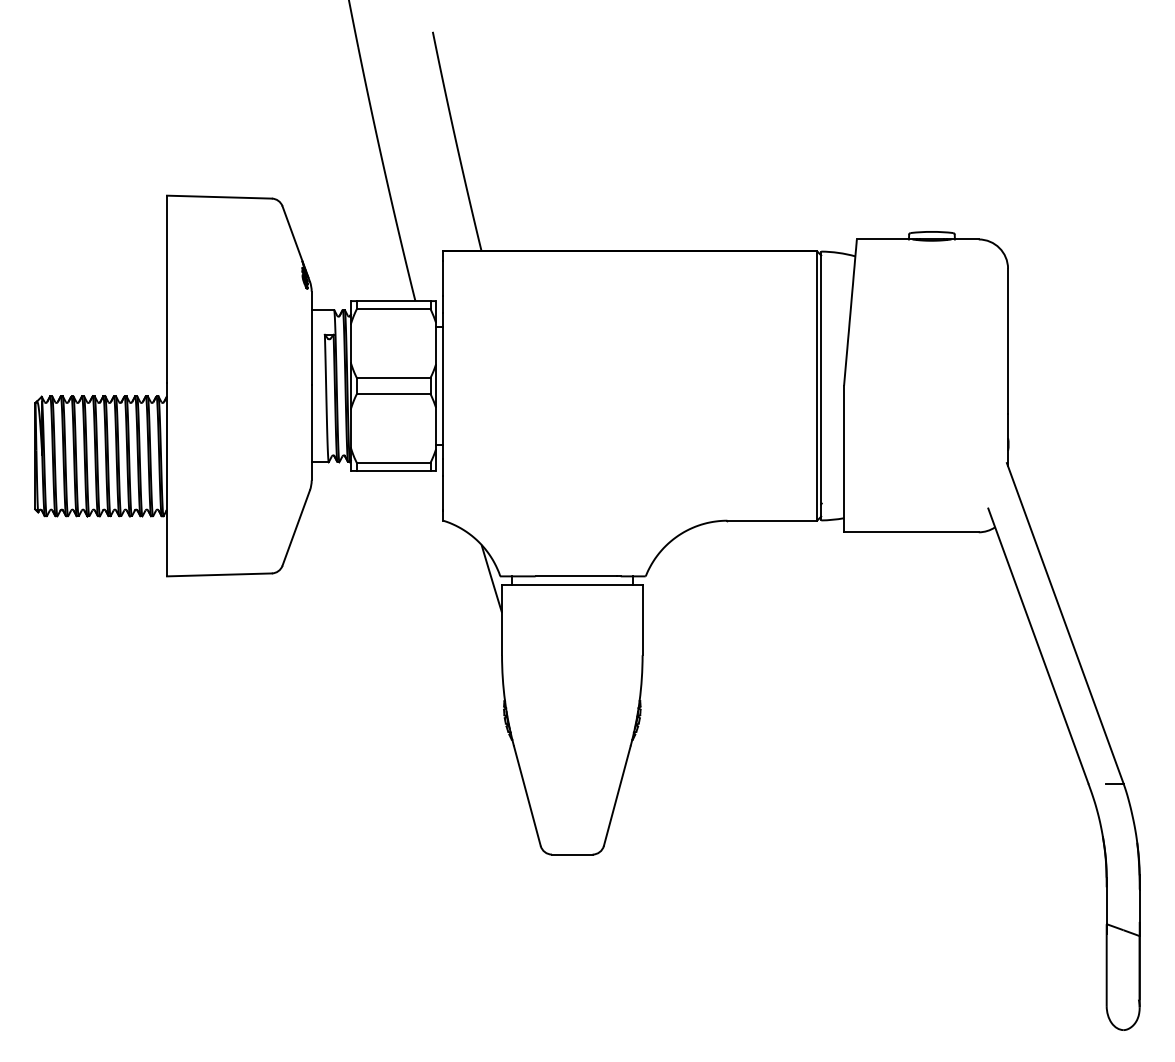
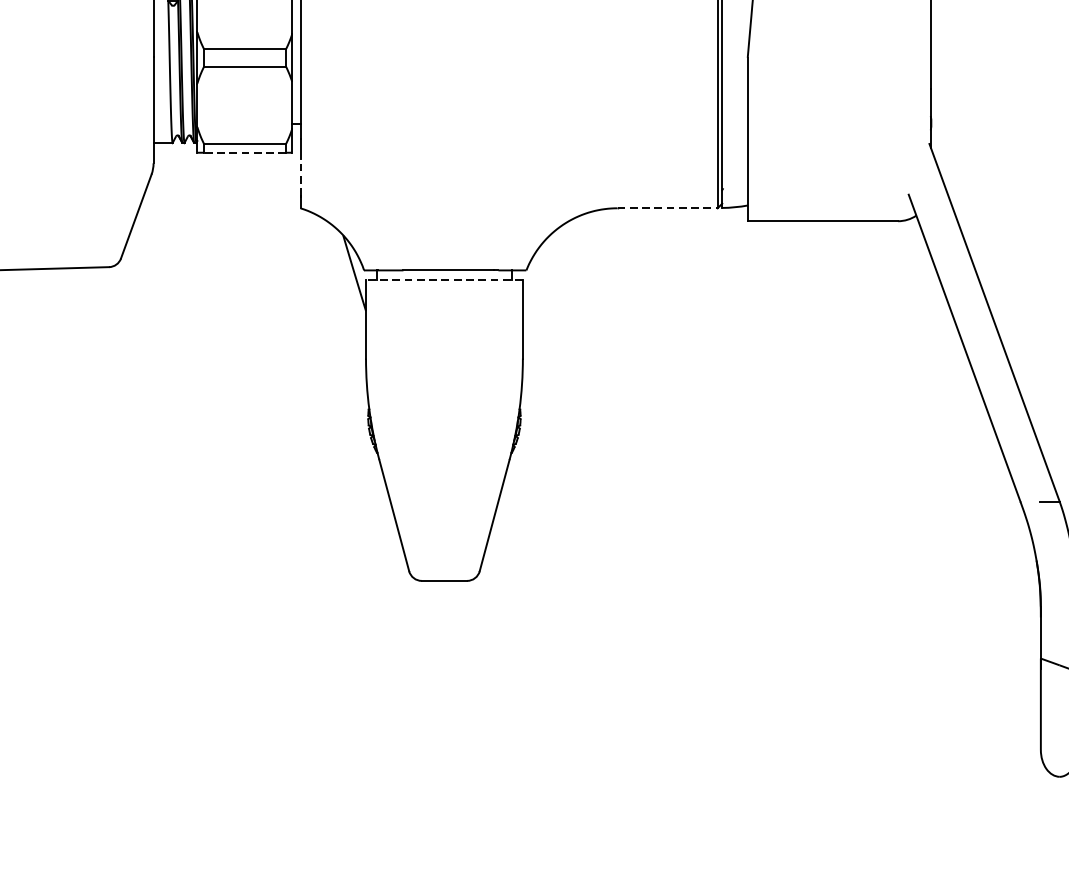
line: (393, 470) -> (244, 152), solid -> dashed
line: (443, 493) -> (300, 177), solid -> dashed
line: (772, 520) -> (667, 208), solid -> dashed
line: (571, 585) -> (443, 280), solid -> dashed

